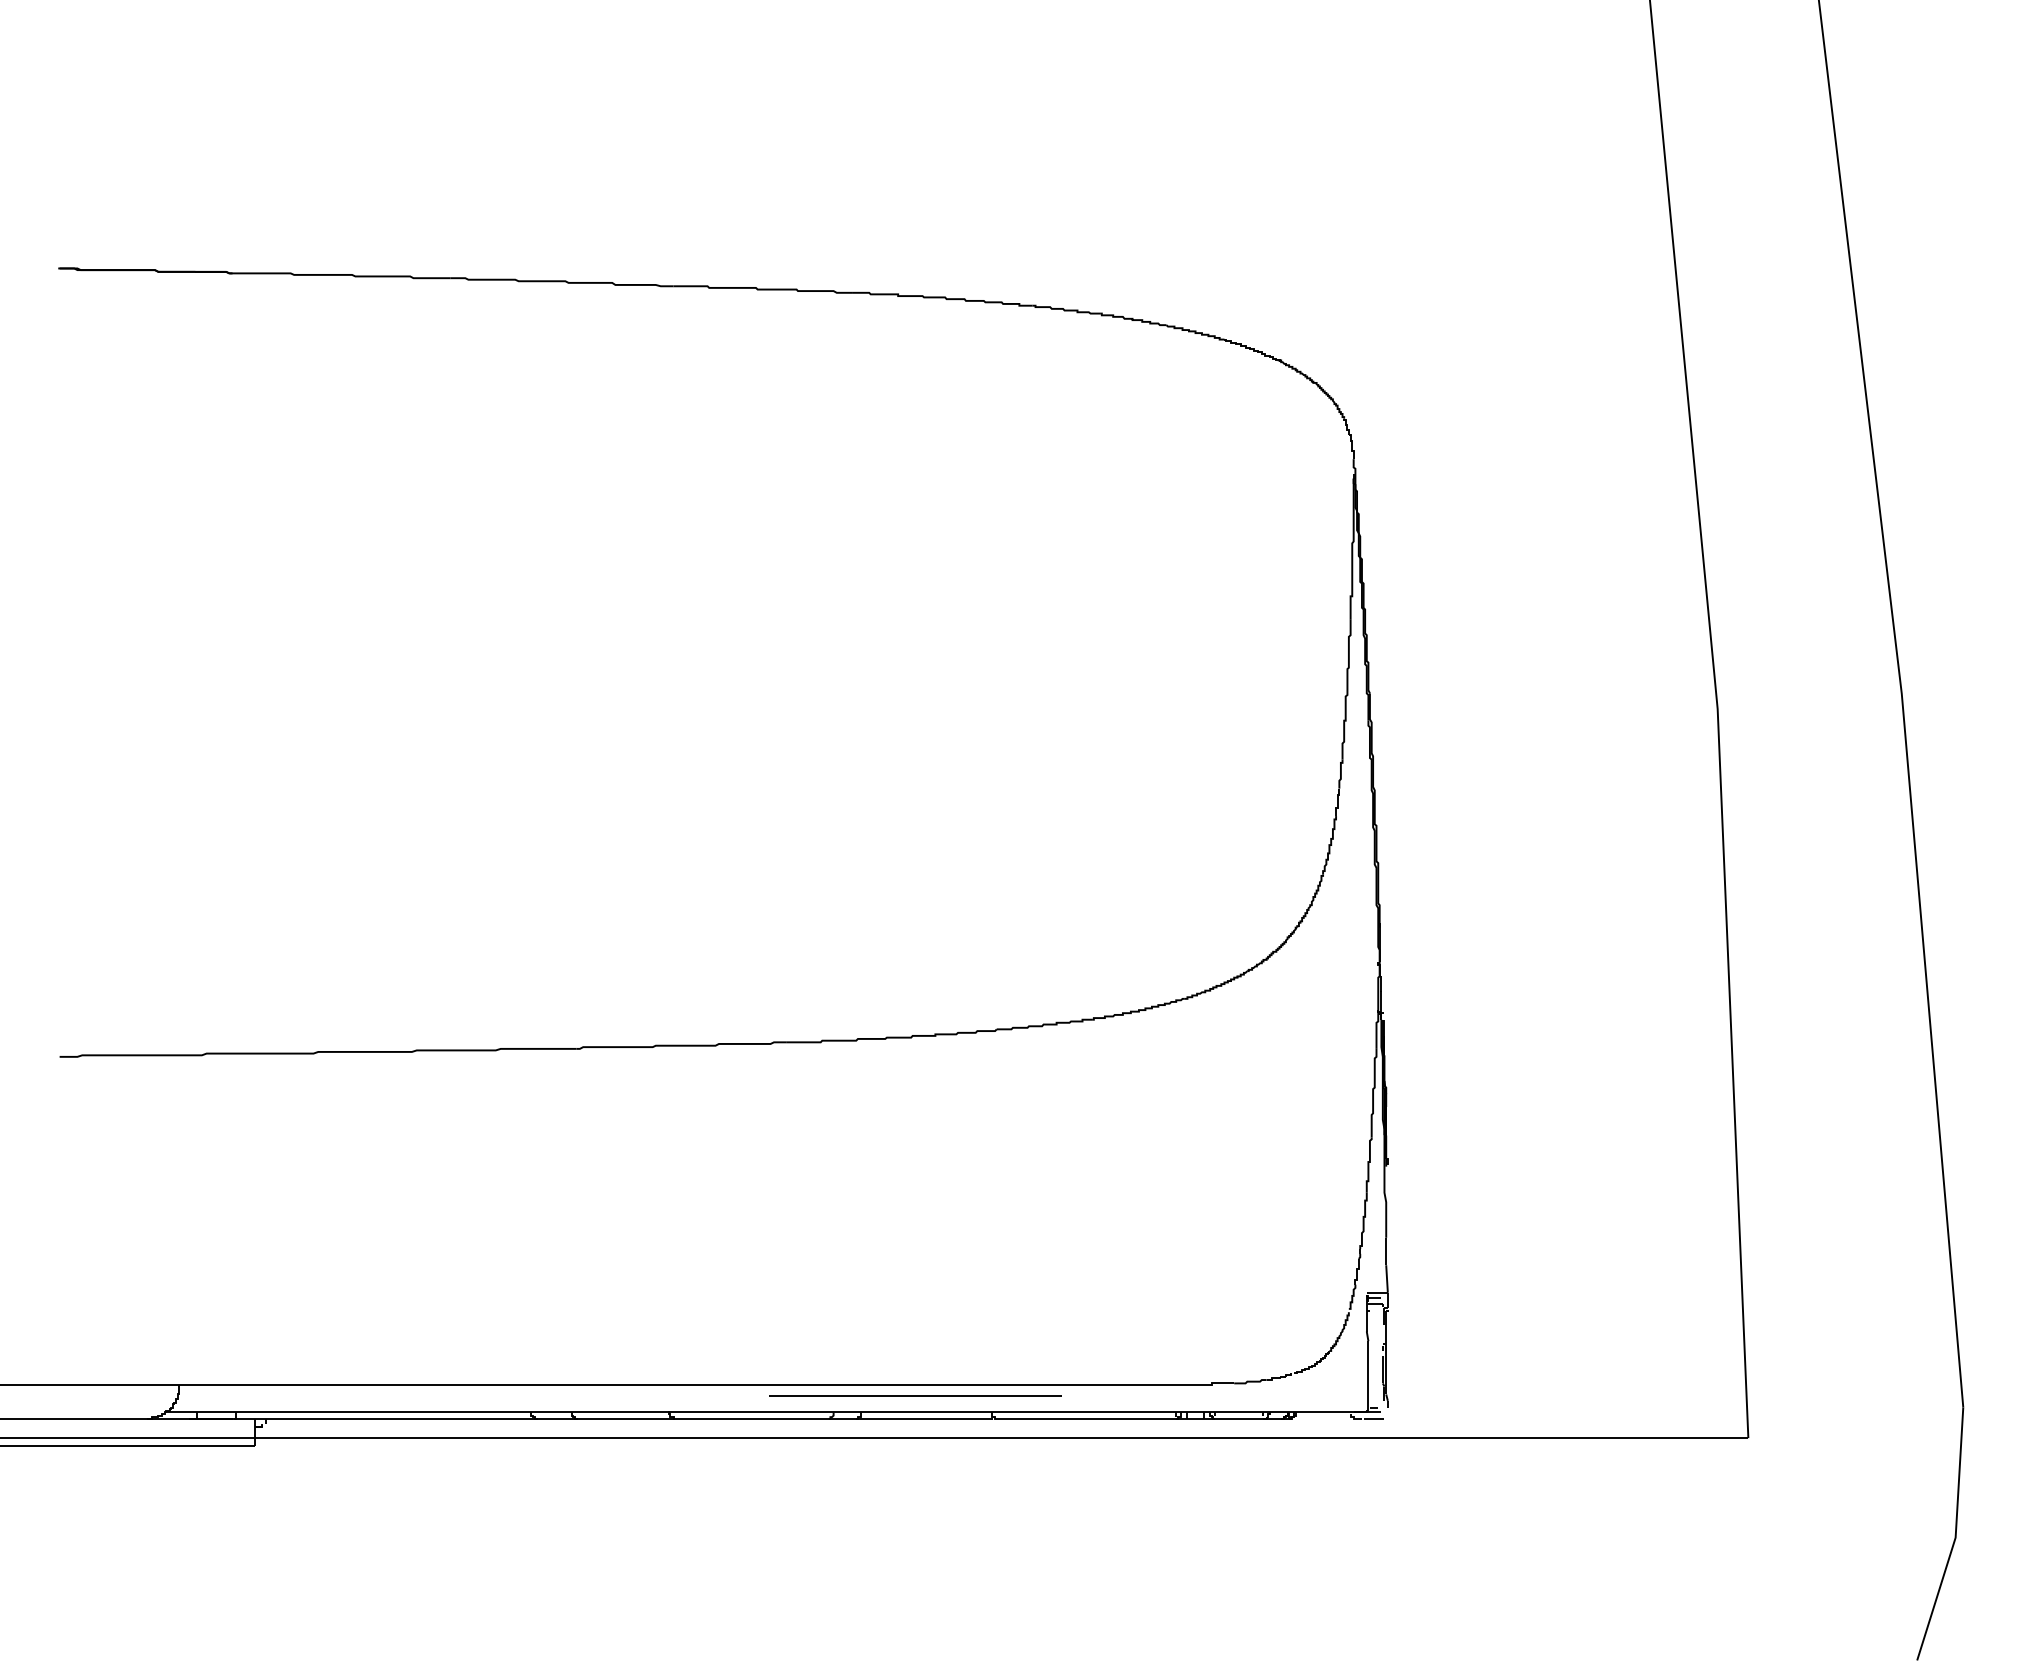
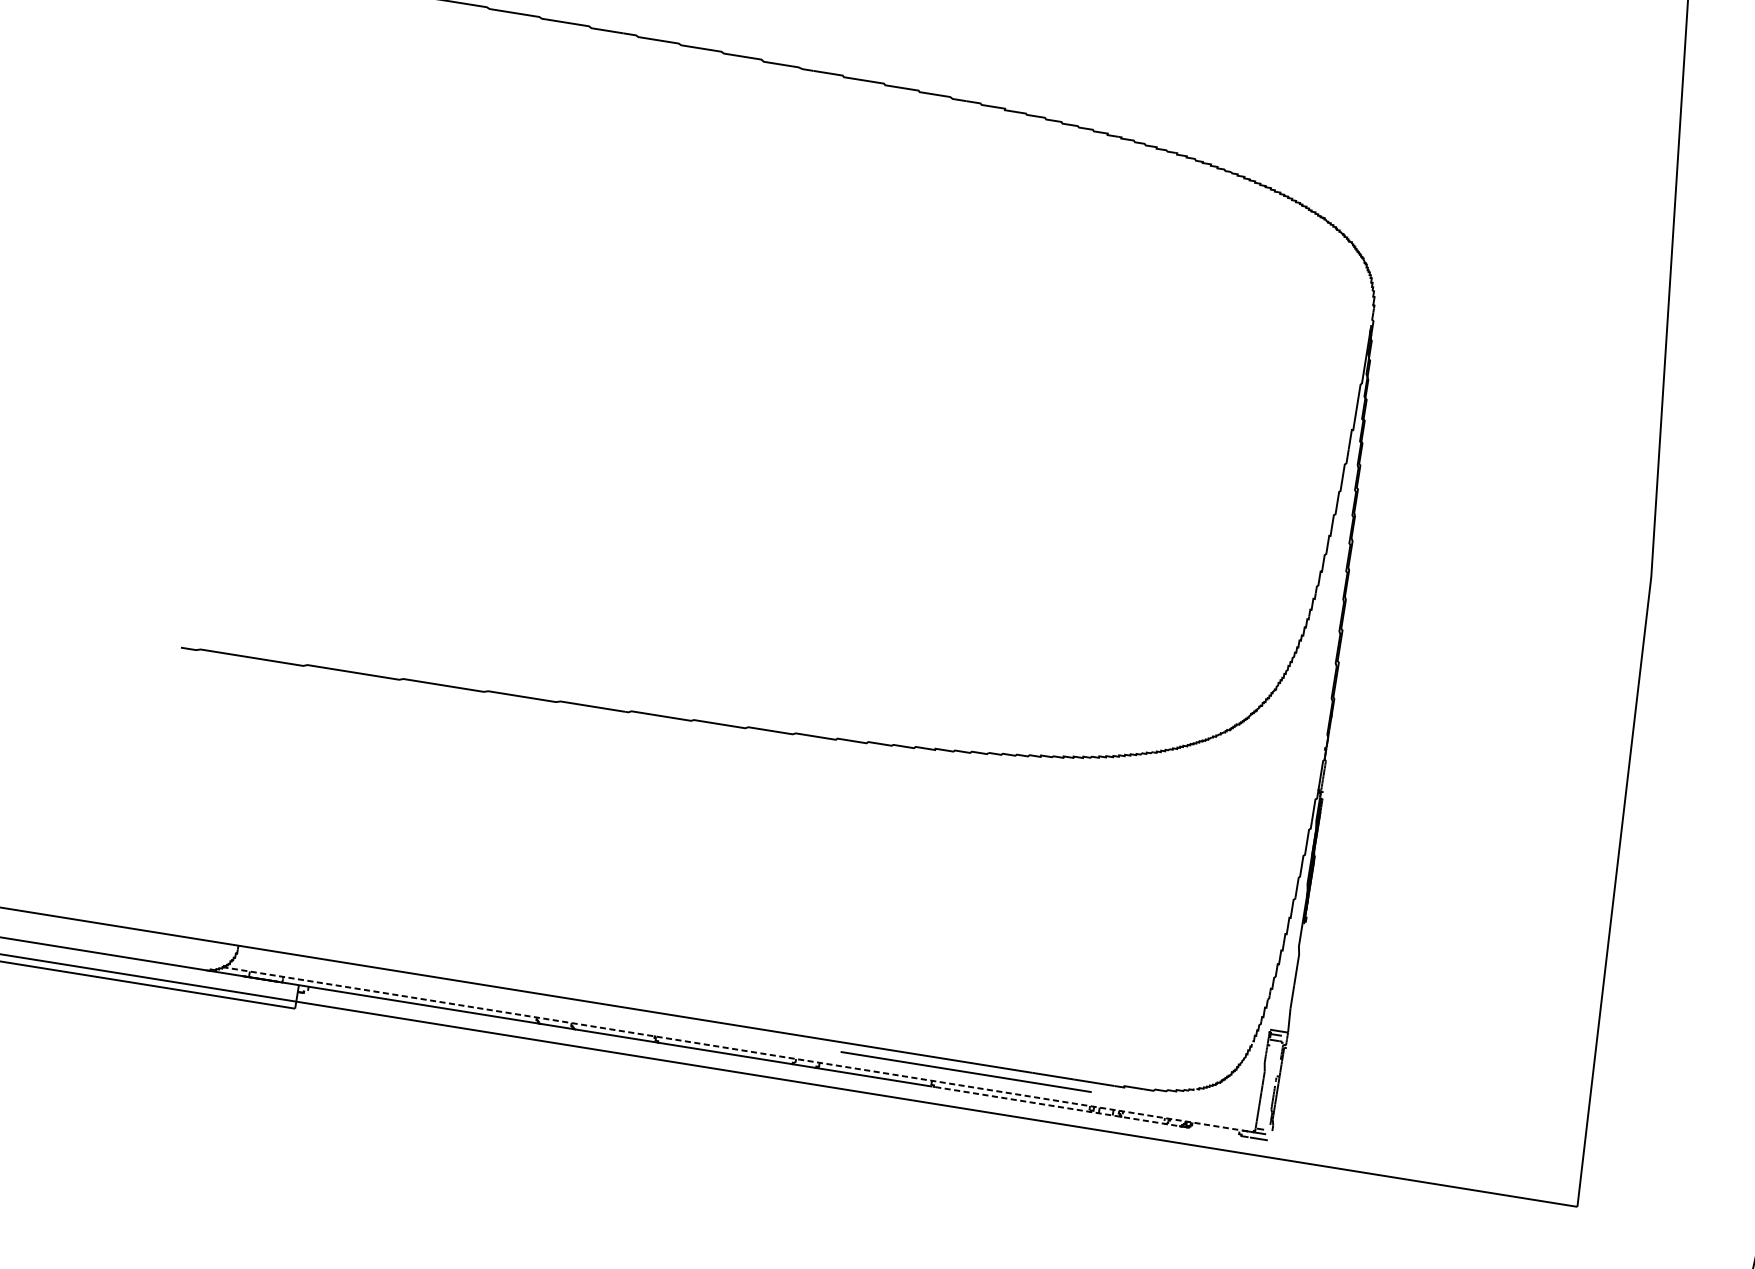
line: (915, 1395) -> (966, 1071), moved
line: (764, 1412) -> (736, 1049), solid -> dashed
line: (1139, 1418) -> (1057, 1106), solid -> dashed

